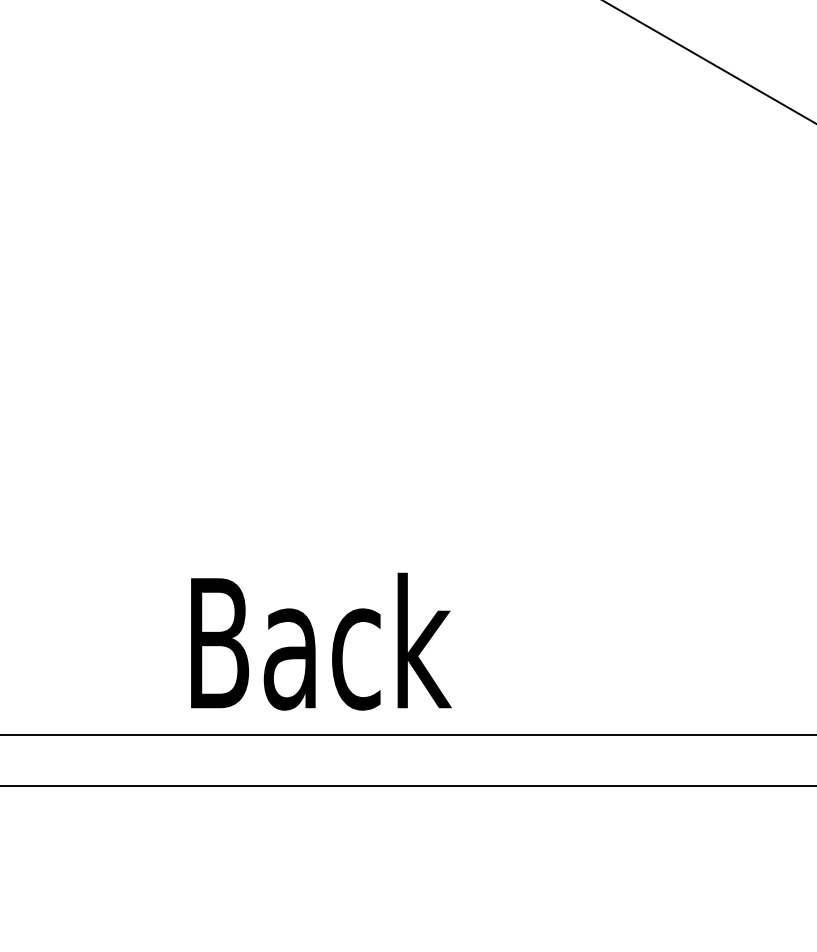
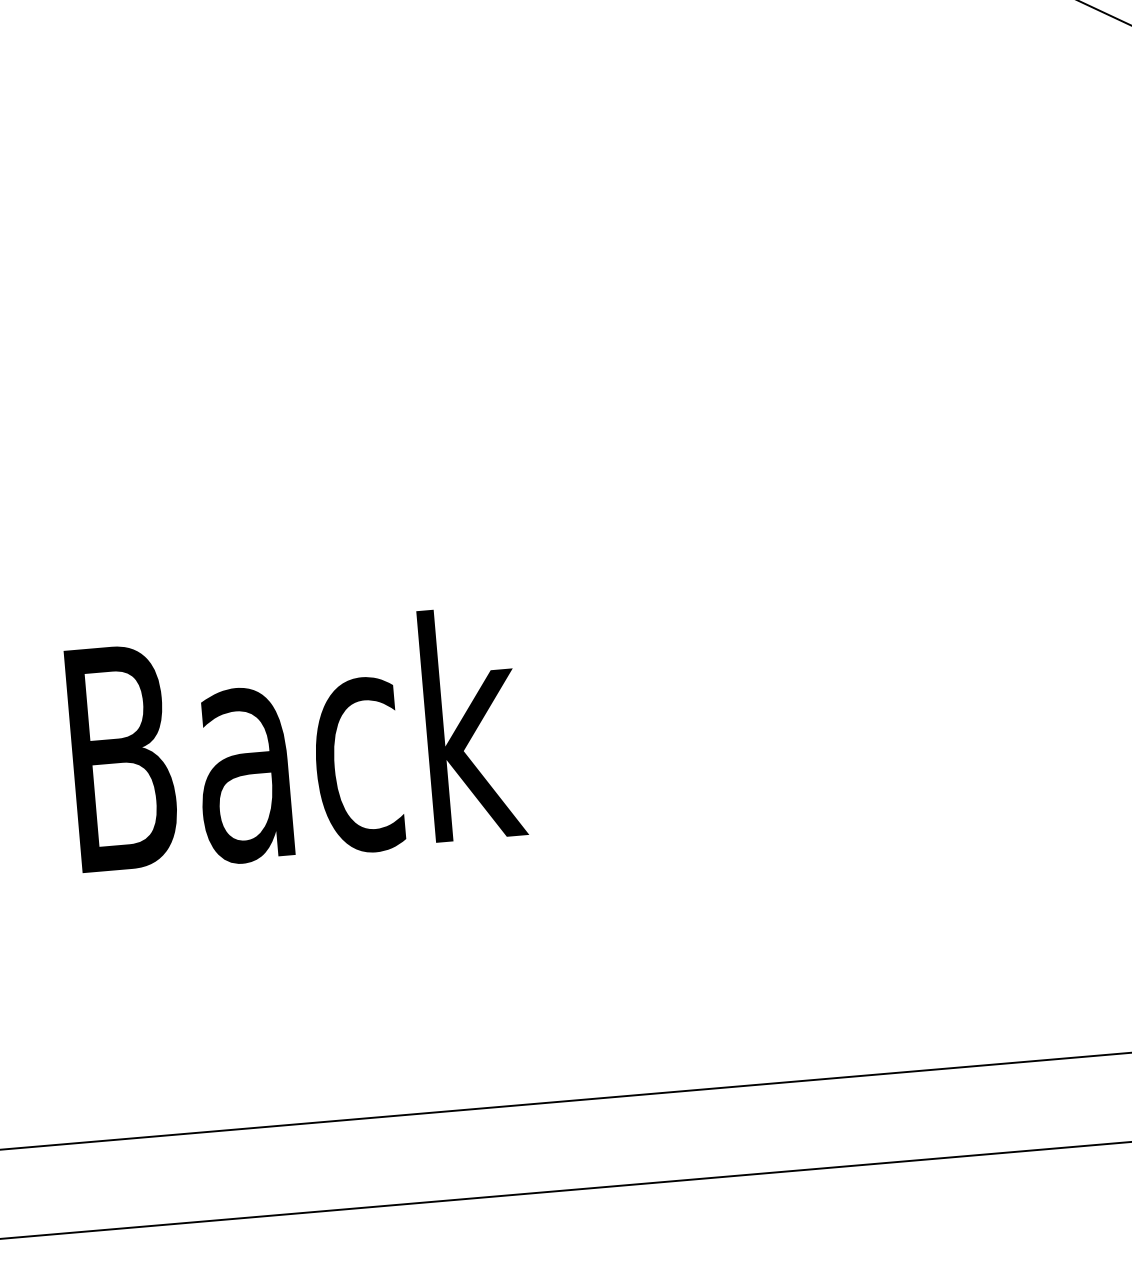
text: (321, 641) -> (295, 739), moved

